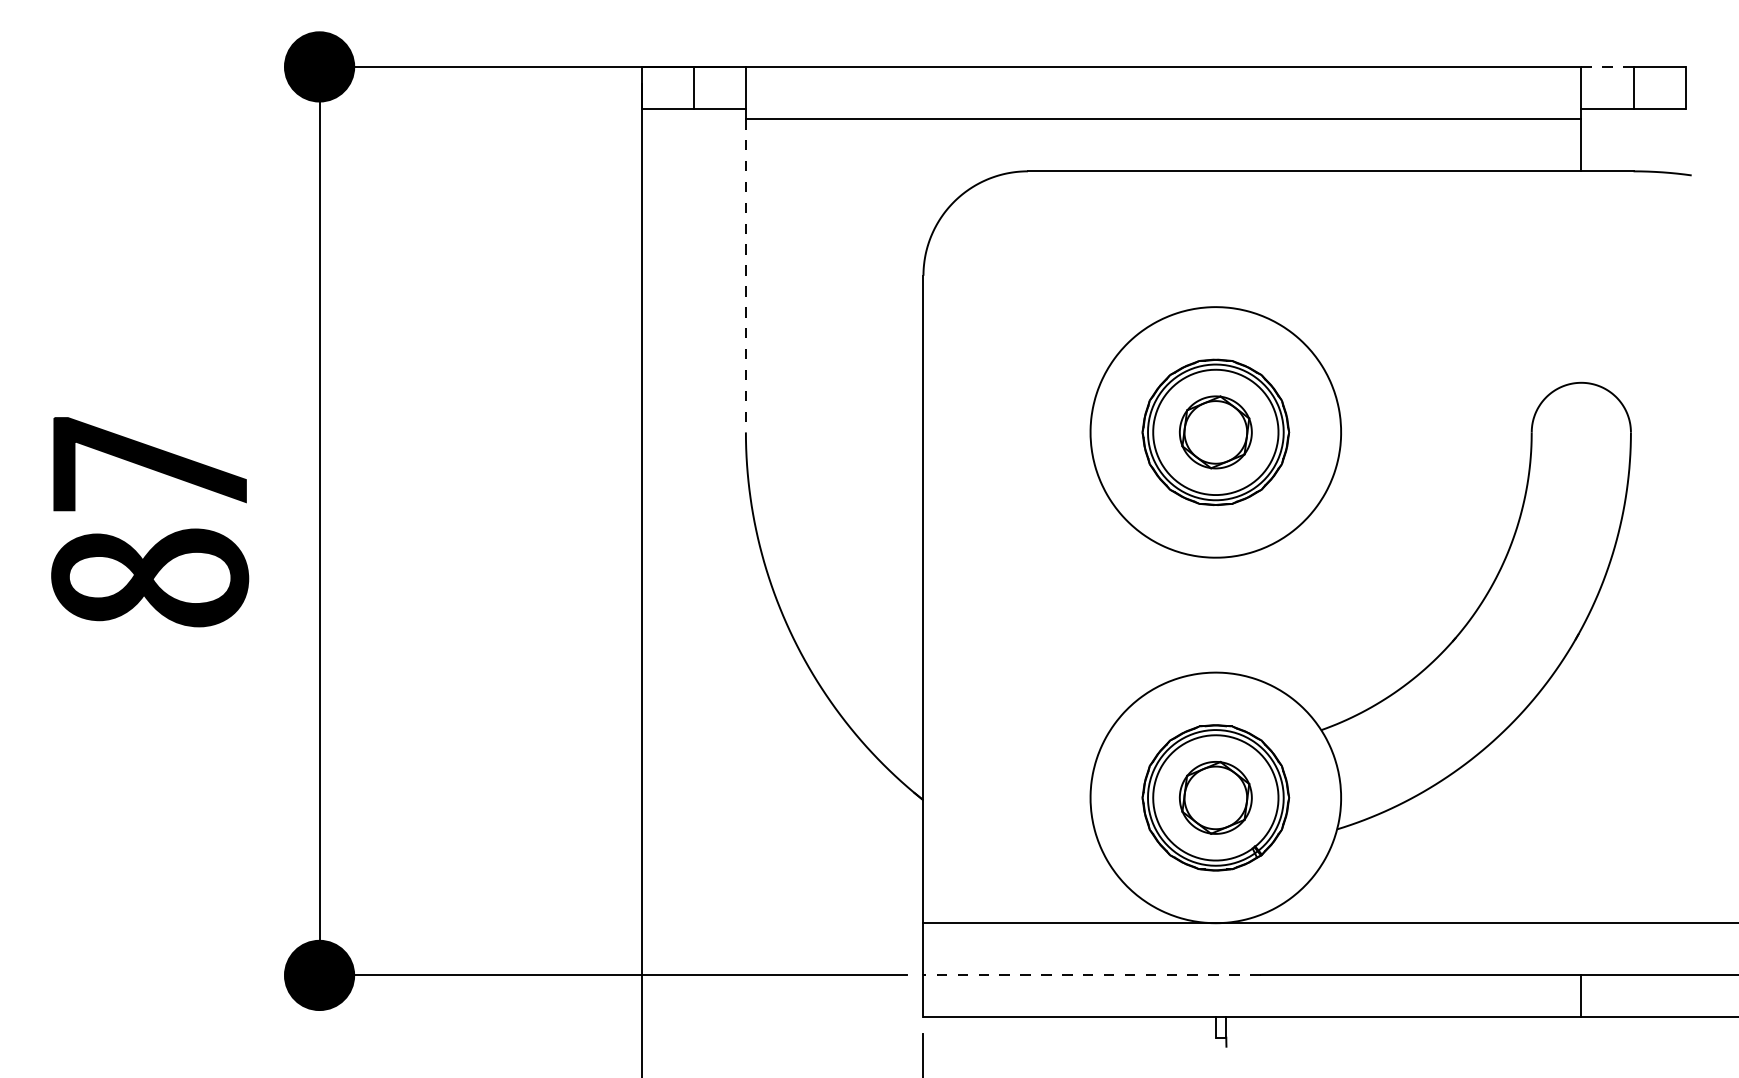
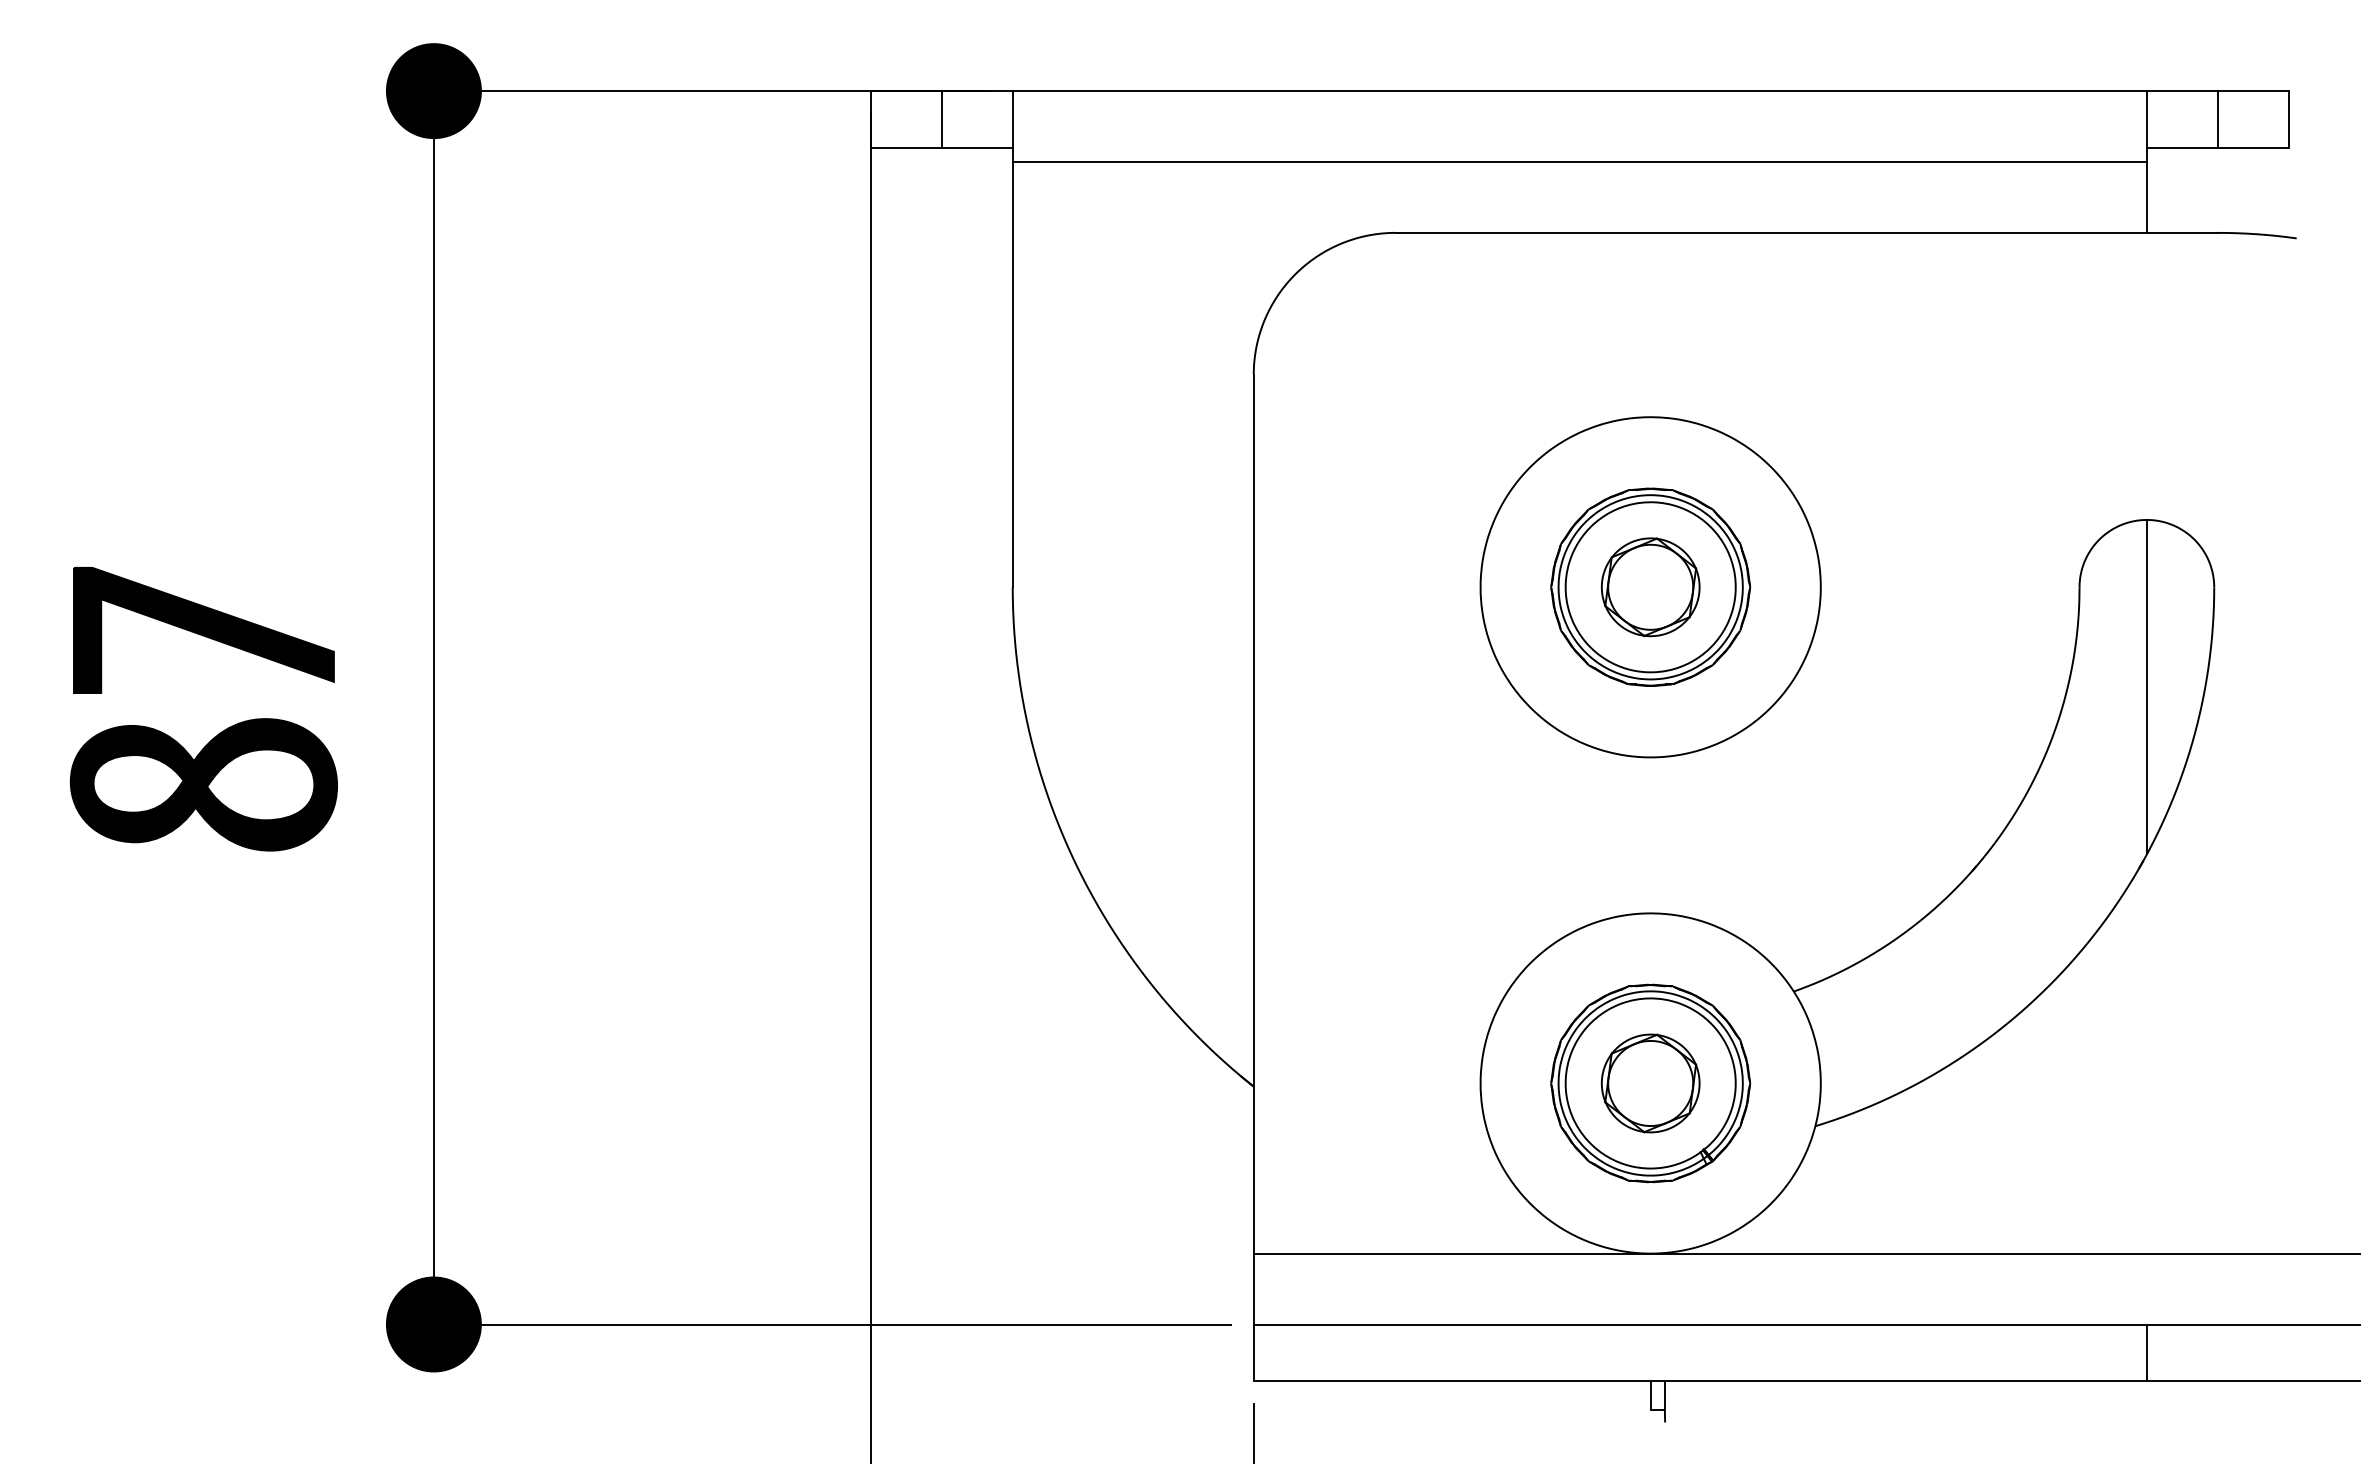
line: (1606, 67) -> (2181, 91), dashed -> solid
line: (745, 275) -> (1012, 374), dashed -> solid
line: (1581, 505) -> (2146, 686), added
line: (1091, 975) -> (1482, 1324), dashed -> solid

